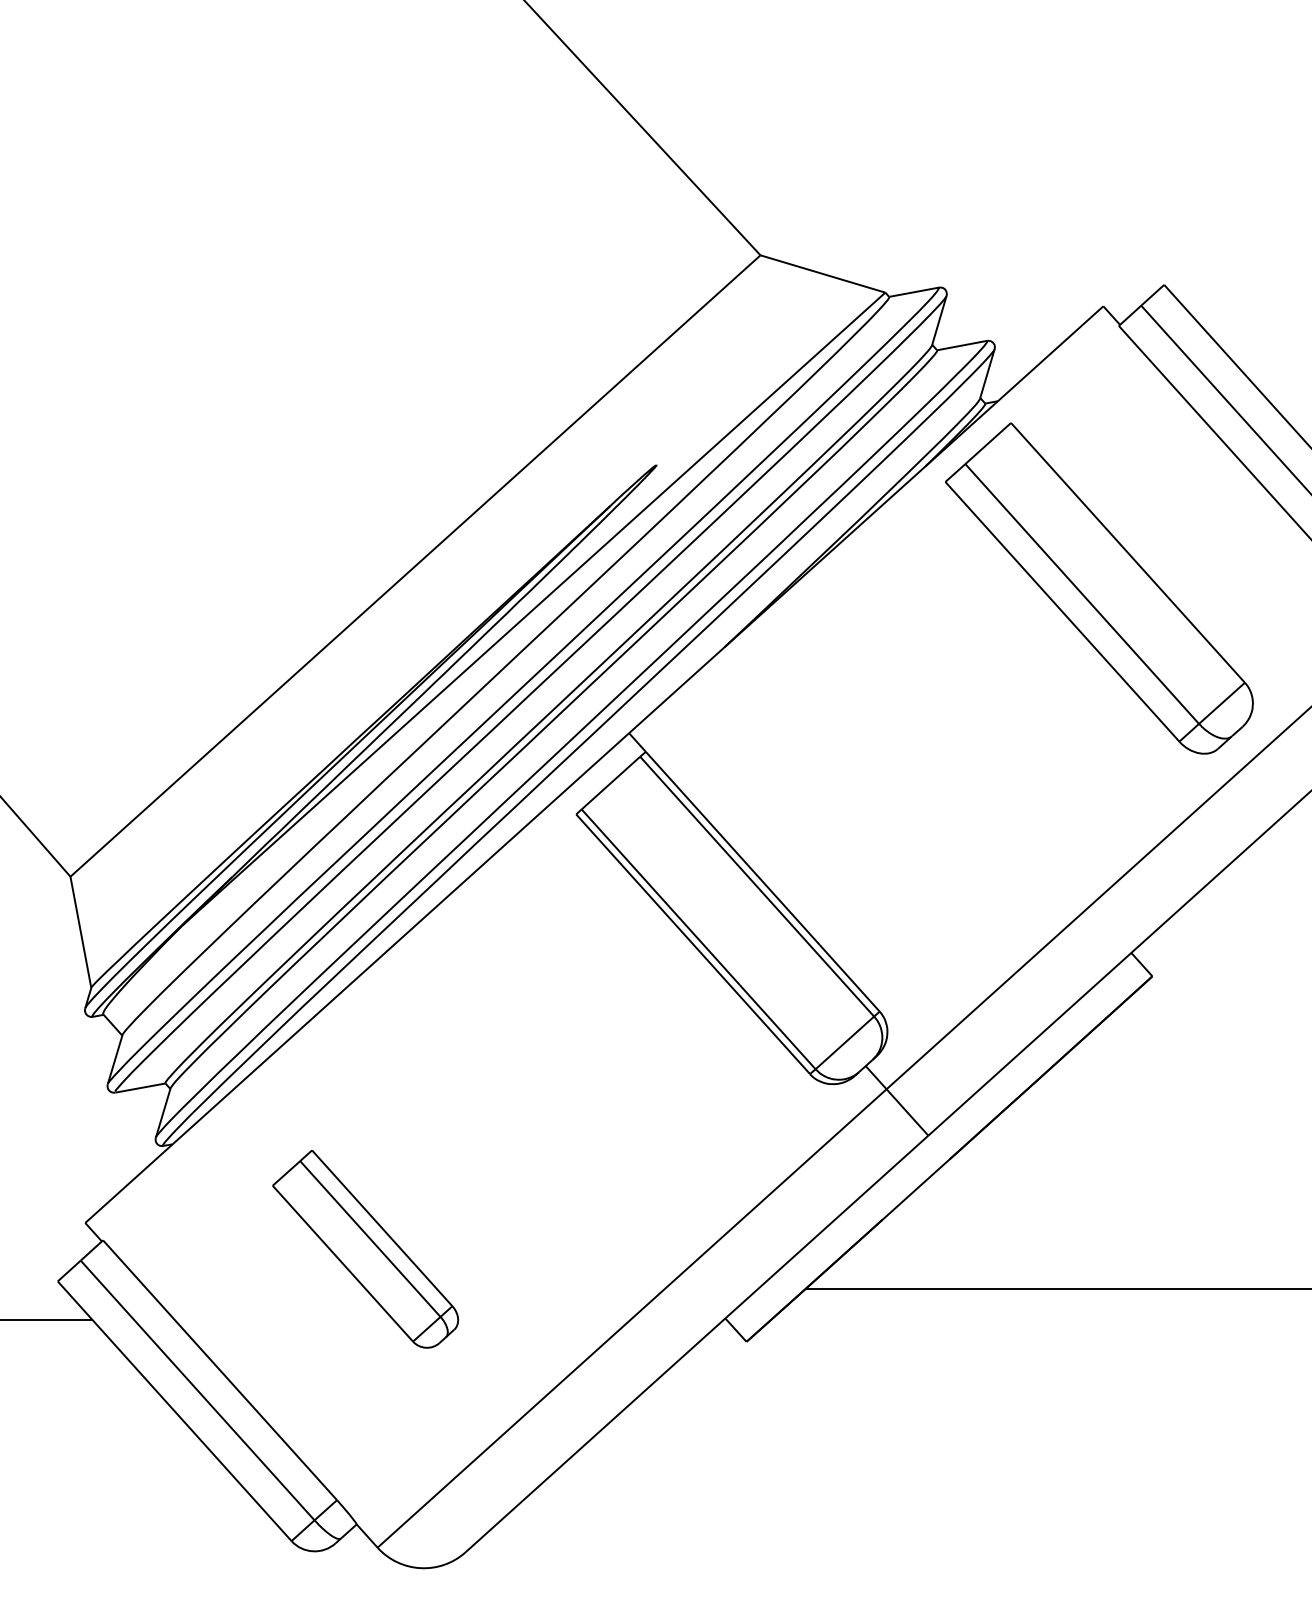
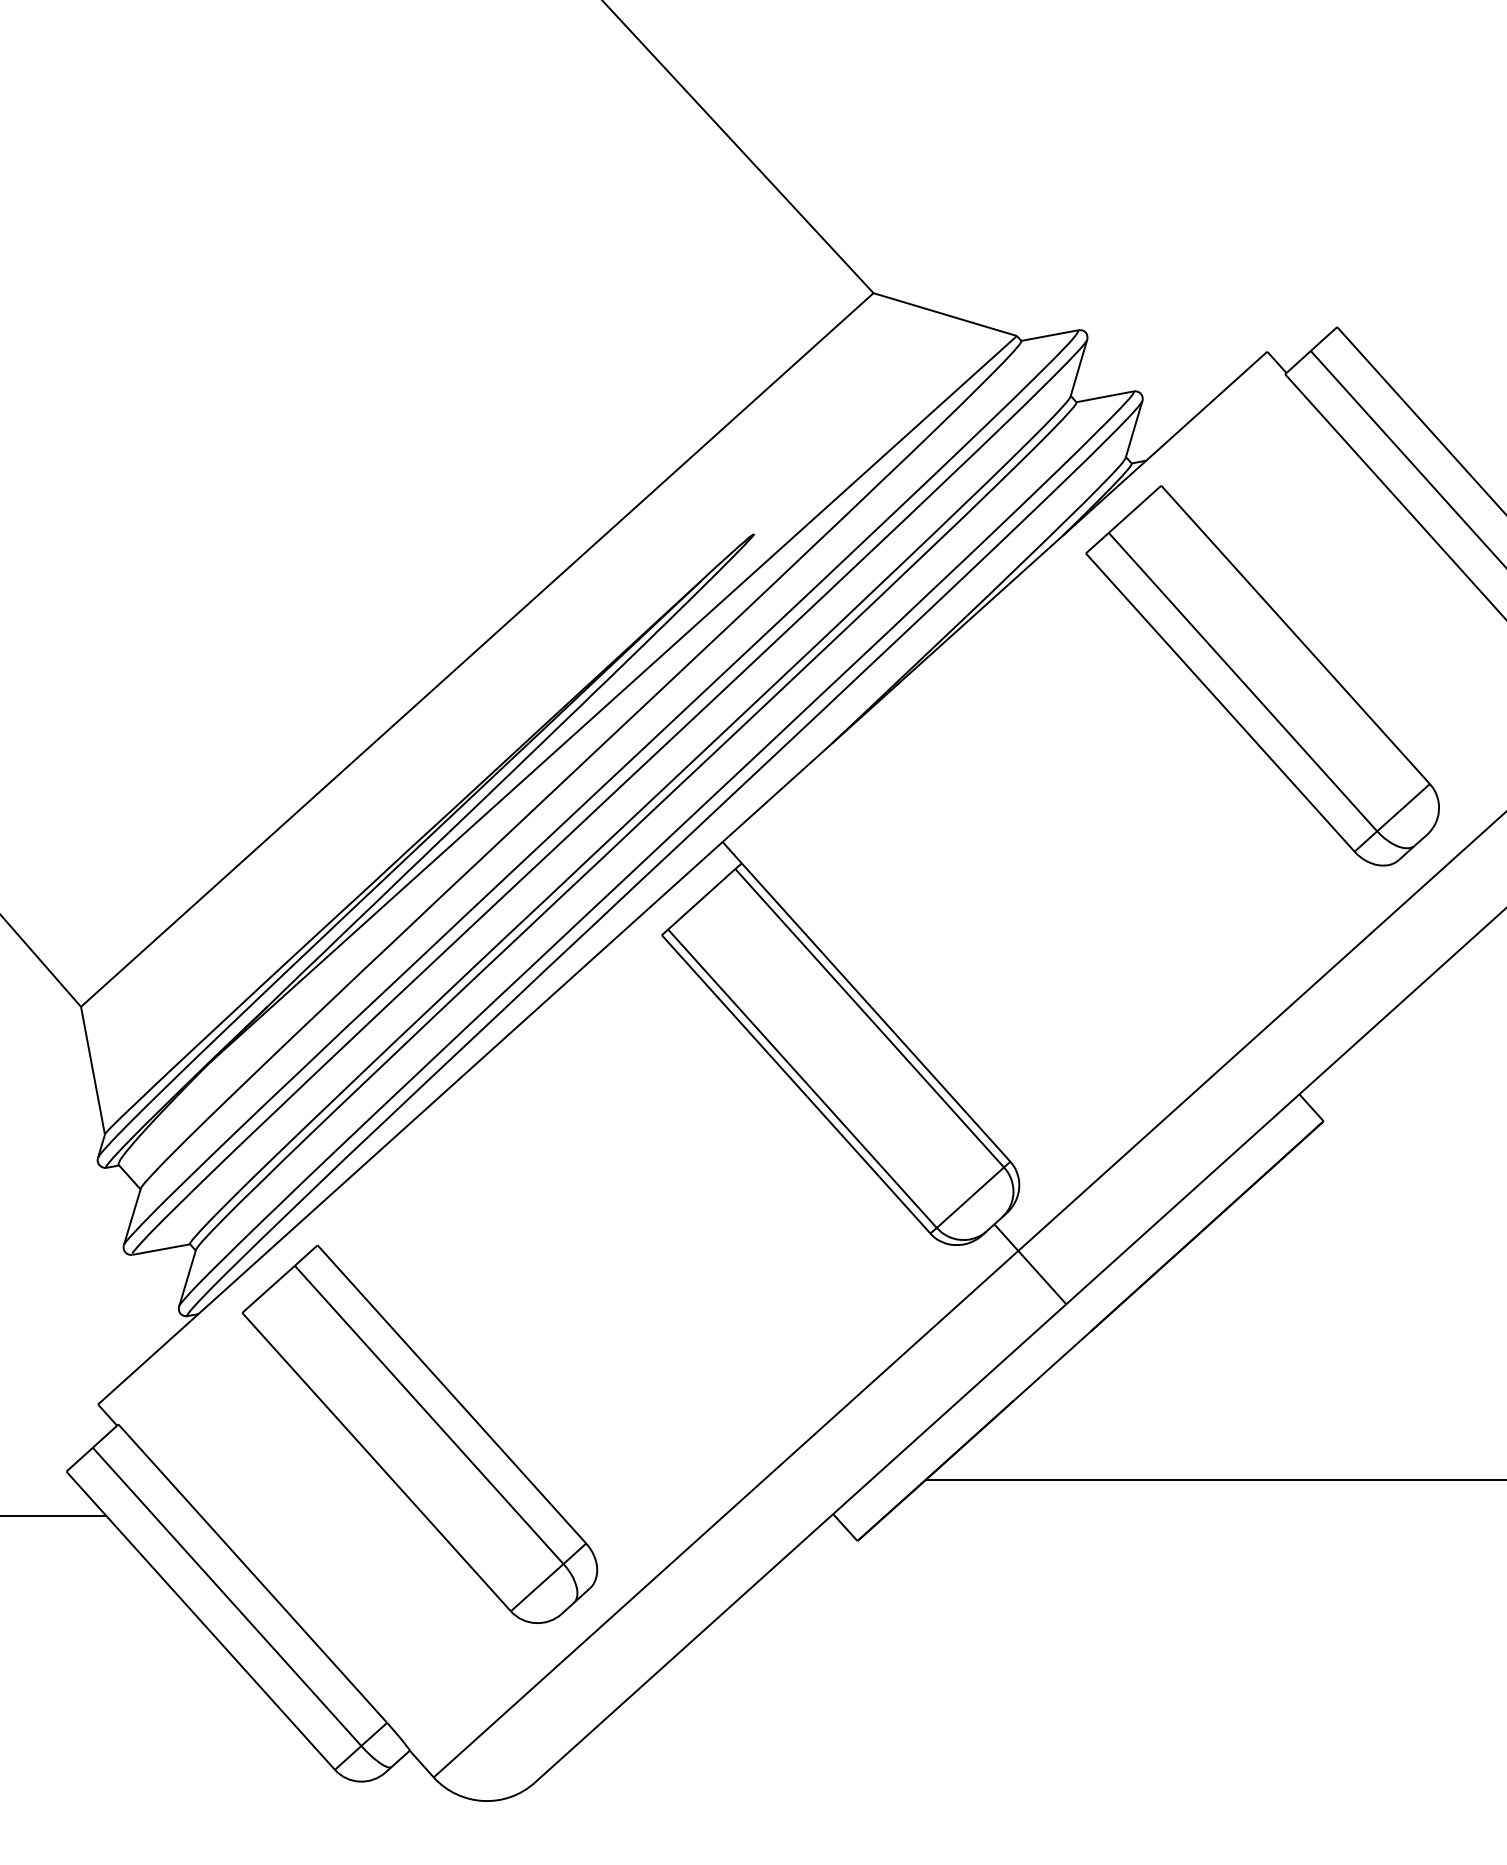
part: (365, 1249) -> (419, 1434), size x1.67

